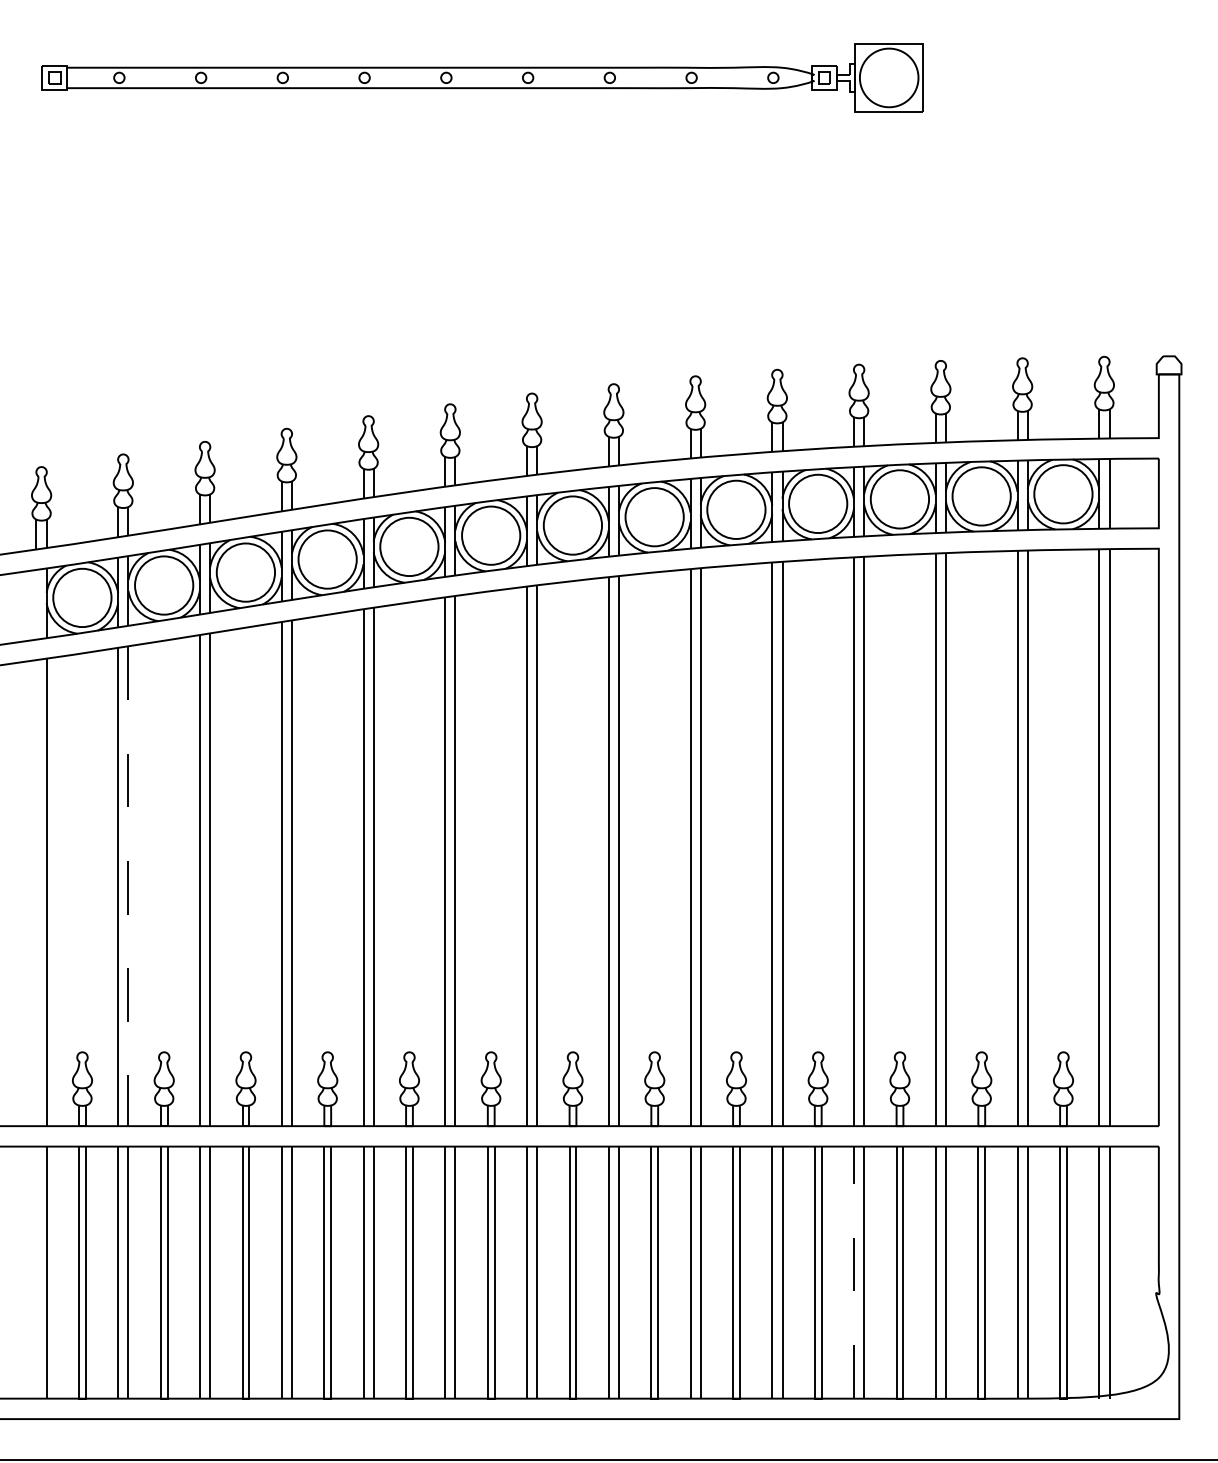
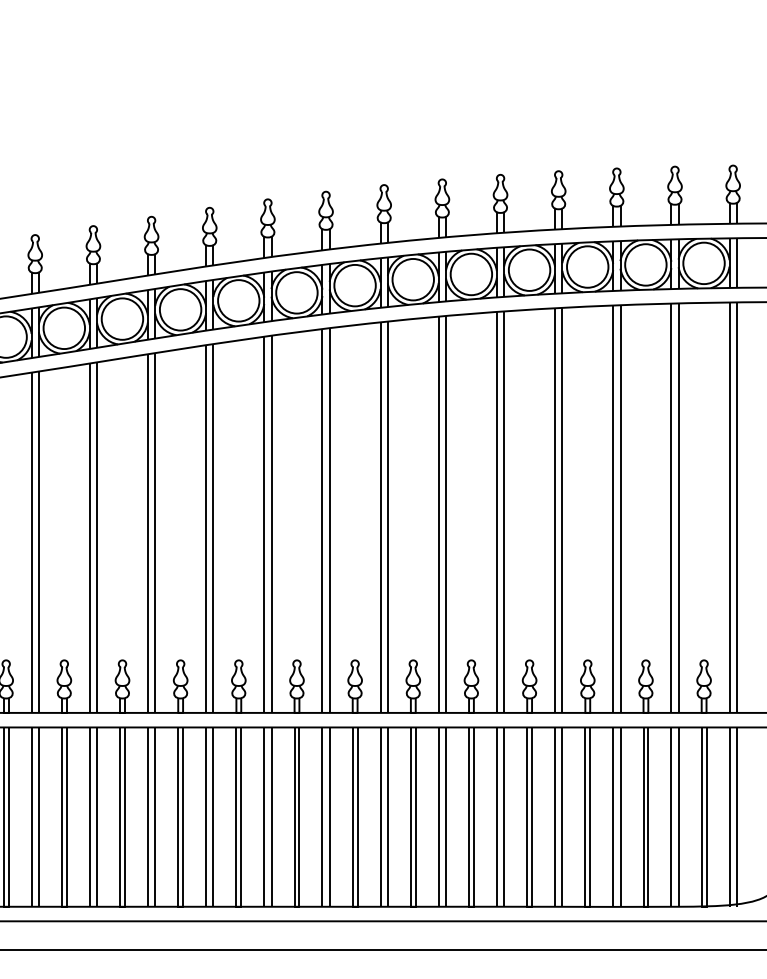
line: (128, 886) -> (38, 542), dashed -> solid
line: (854, 1272) -> (555, 817), dashed -> solid

